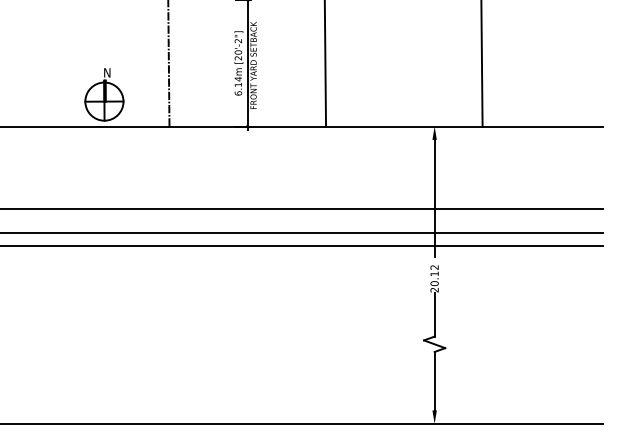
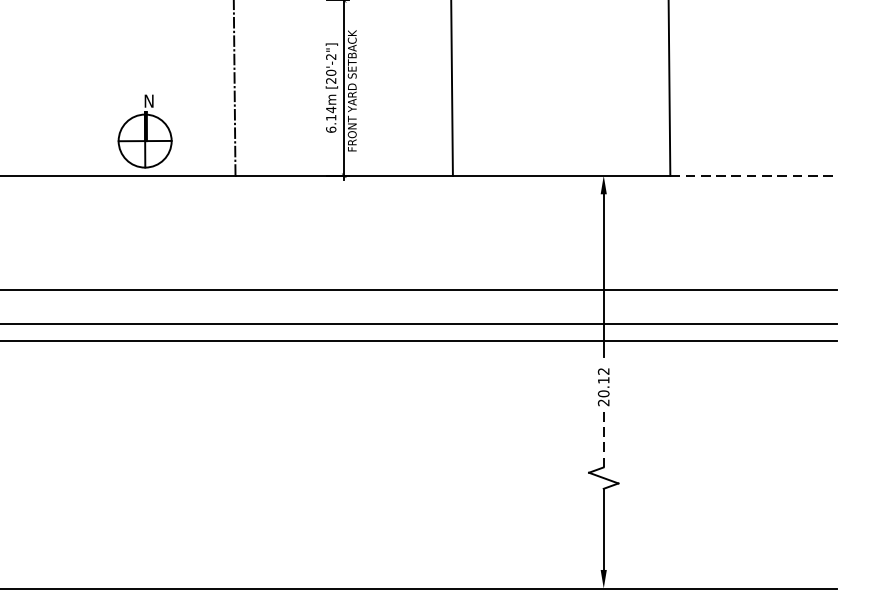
line: (543, 126) -> (754, 175), solid -> dashed
line: (434, 314) -> (603, 436), solid -> dashed

